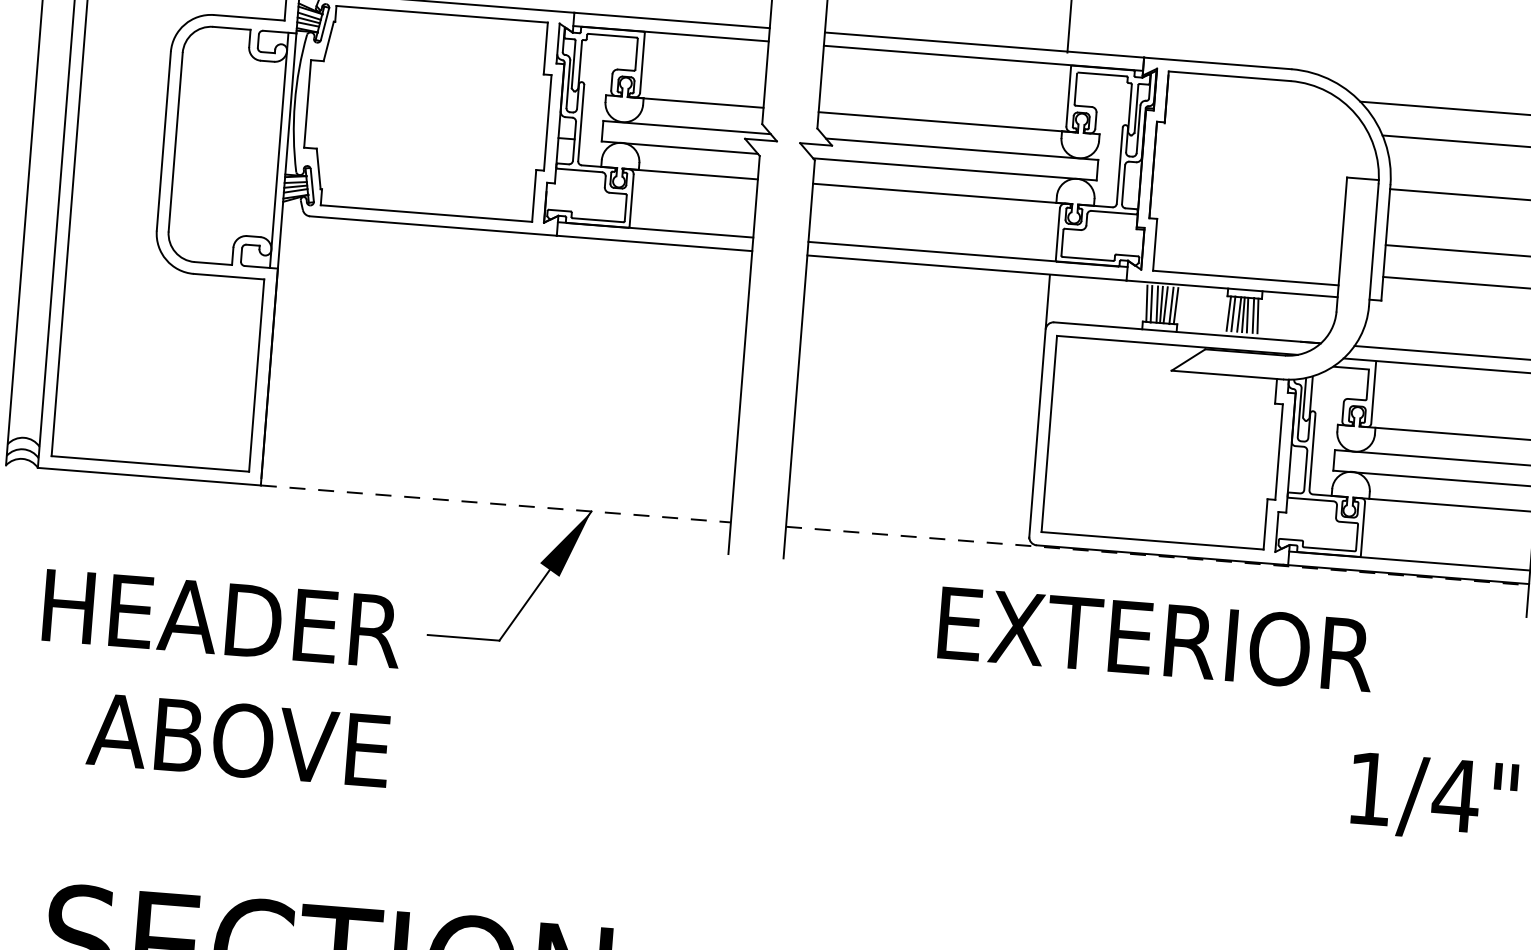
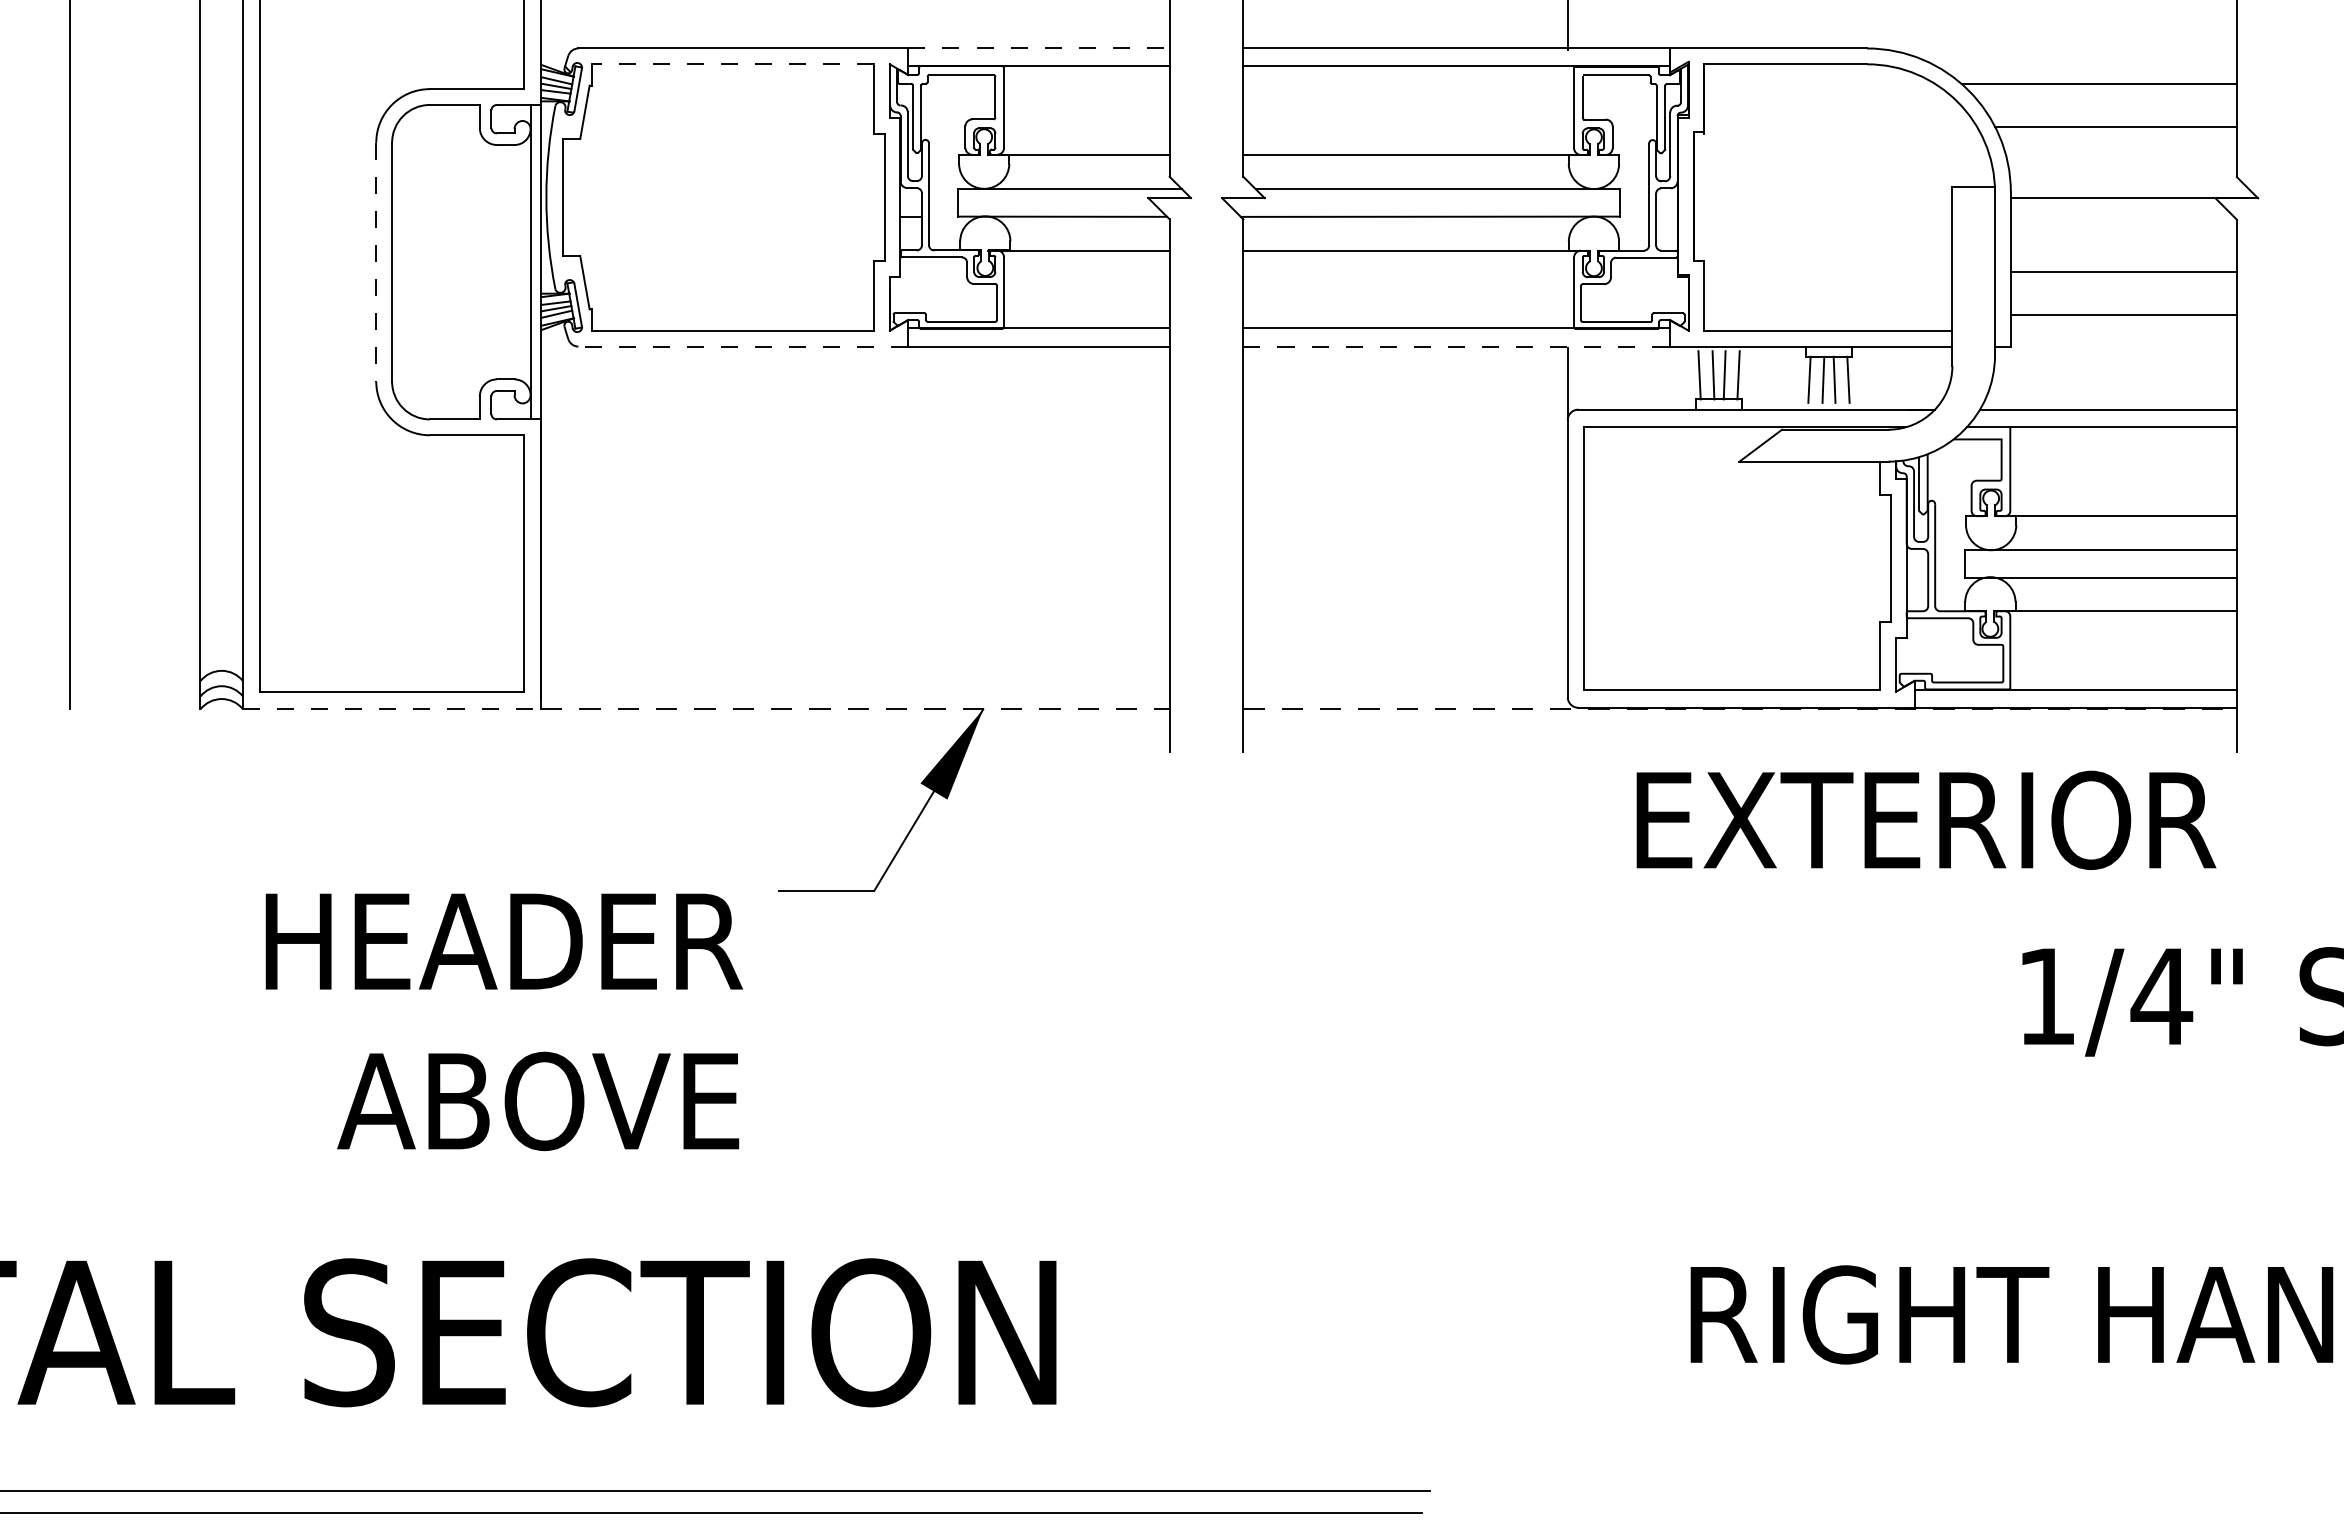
line: (441, 14) -> (732, 64), solid -> dashed
line: (672, 20) -> (1039, 48), solid -> dashed
line: (164, 141) -> (376, 262), solid -> dashed
line: (433, 225) -> (743, 346), solid -> dashed
line: (967, 267) -> (1457, 346), solid -> dashed
line: (1151, 304) -> (1705, 375), removed
line: (1161, 305) -> (1719, 375), removed
line: (1171, 305) -> (1732, 375), removed
line: (1233, 313) -> (1815, 379), removed
line: (1243, 314) -> (1828, 379), removed
line: (1253, 315) -> (1842, 379), removed
line: (149, 476) -> (392, 709), solid -> dashed
text: (1156, 638) -> (1926, 819), moved
text: (217, 679) -> (503, 1022), moved

